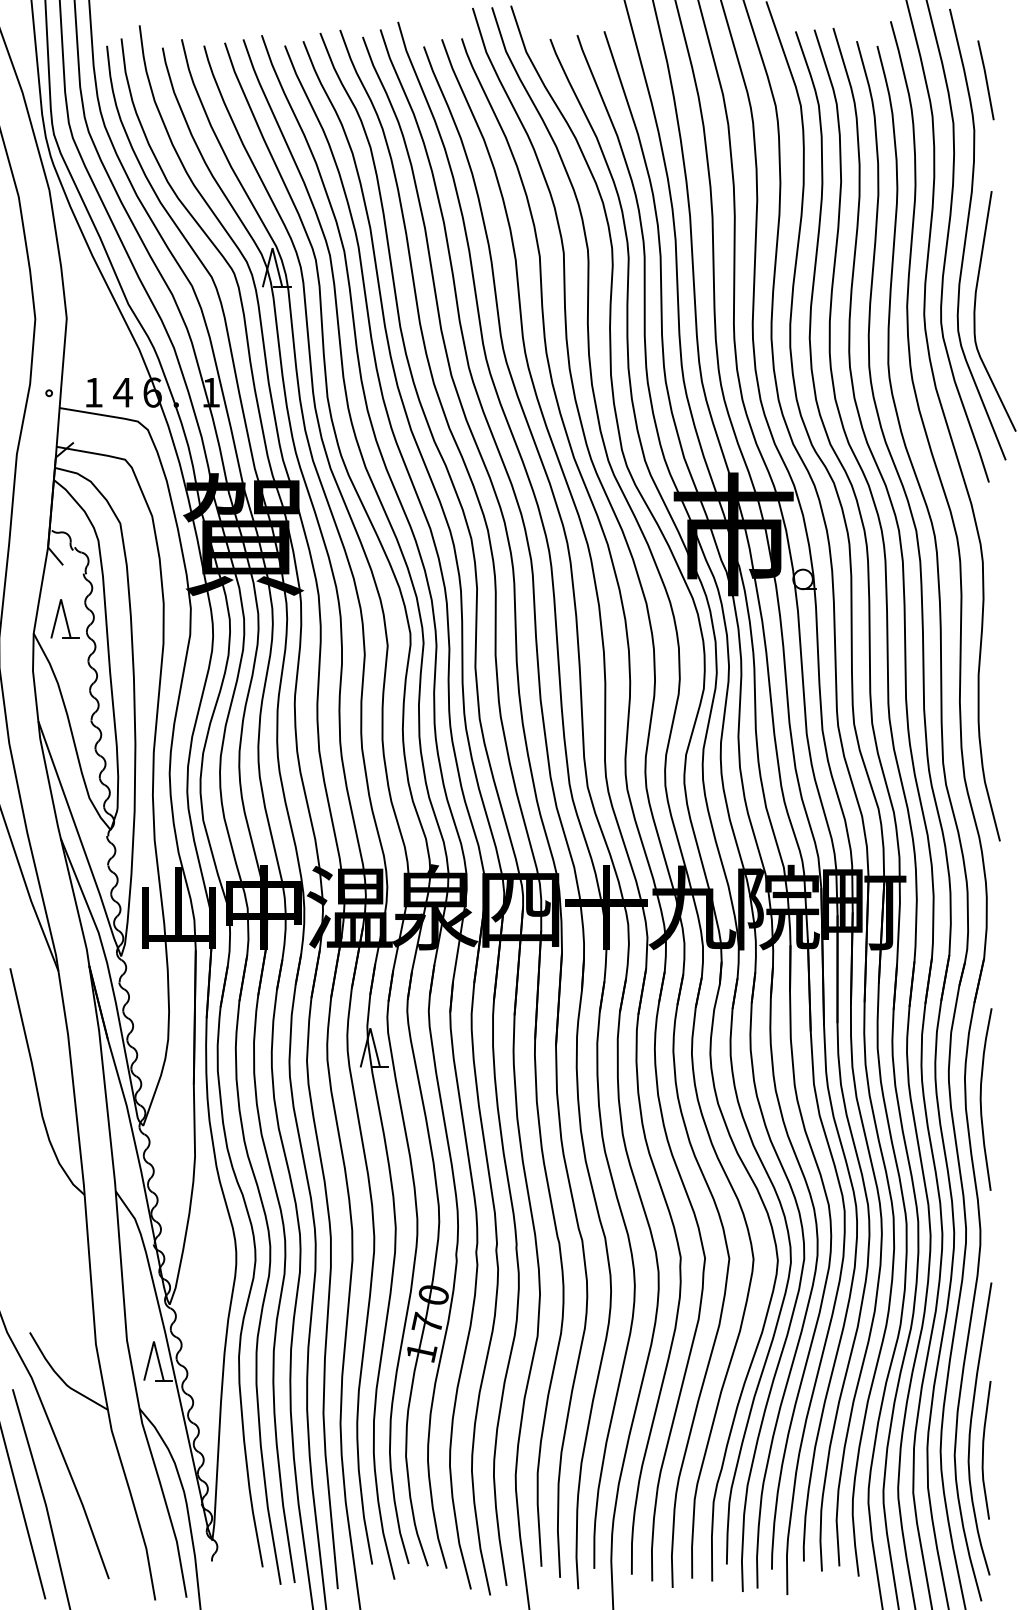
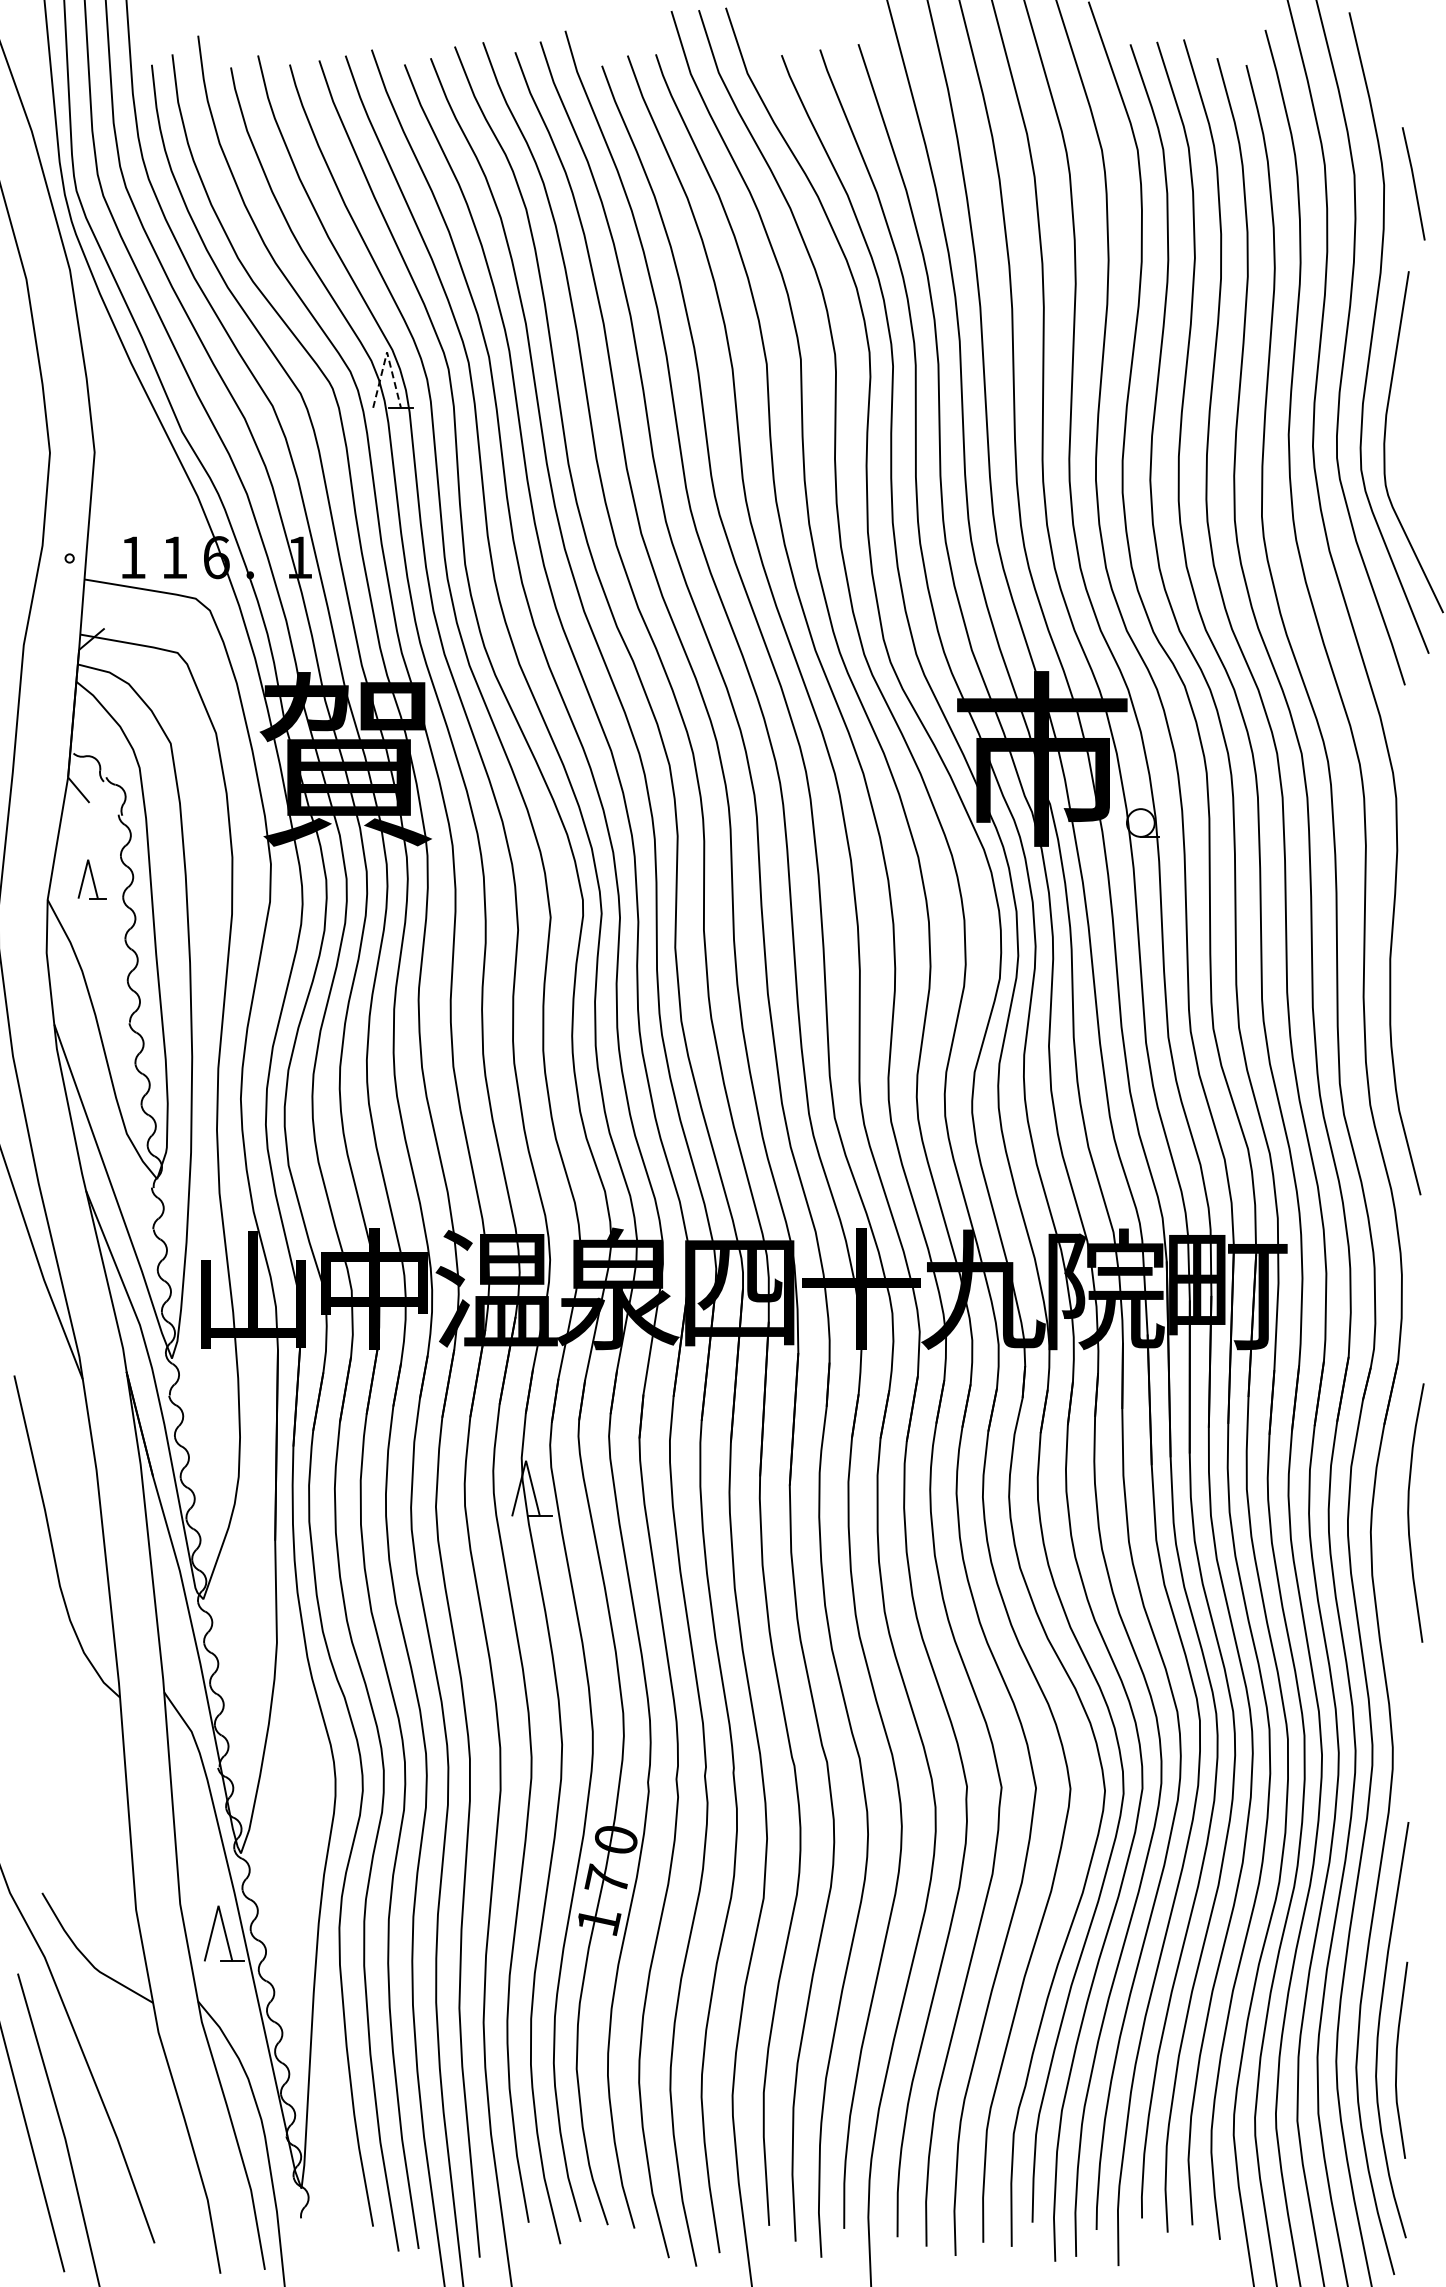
line: (985, 80) -> (1413, 183), moved
line: (272, 248) -> (387, 352), solid -> dashed
text: (122, 392) -> (174, 557), 4 -> 1
part: (64, 619) -> (91, 879), size x0.7
curve: (981, 1099) -> (1409, 1512), moved

